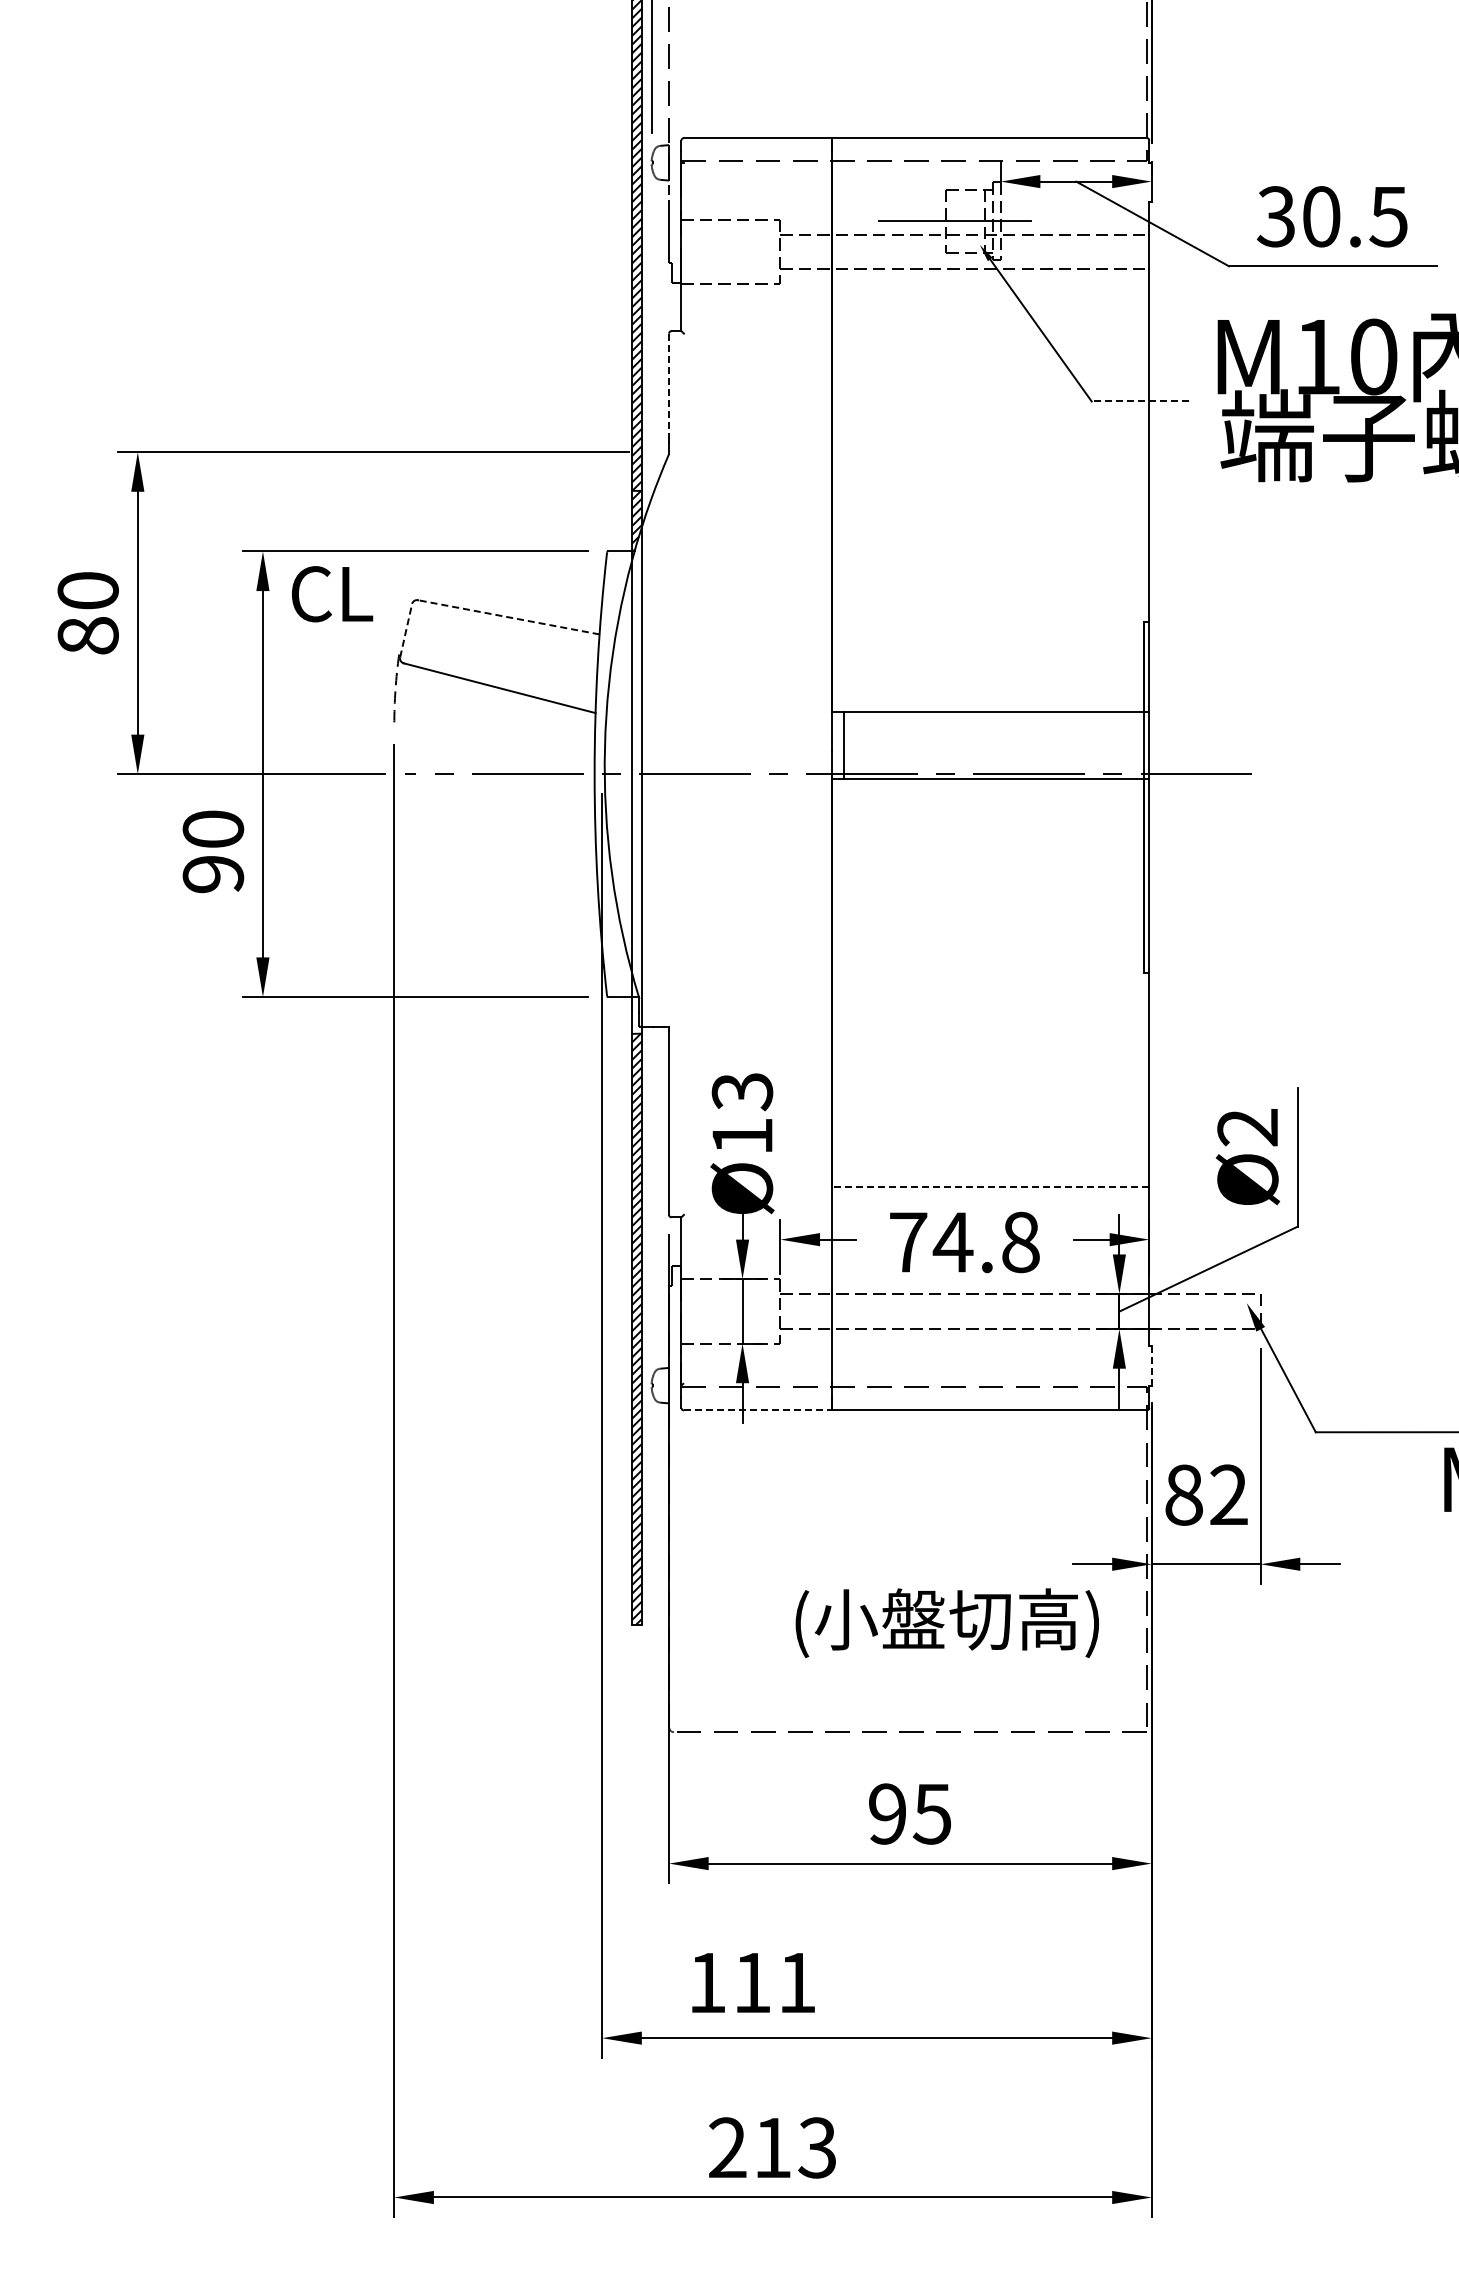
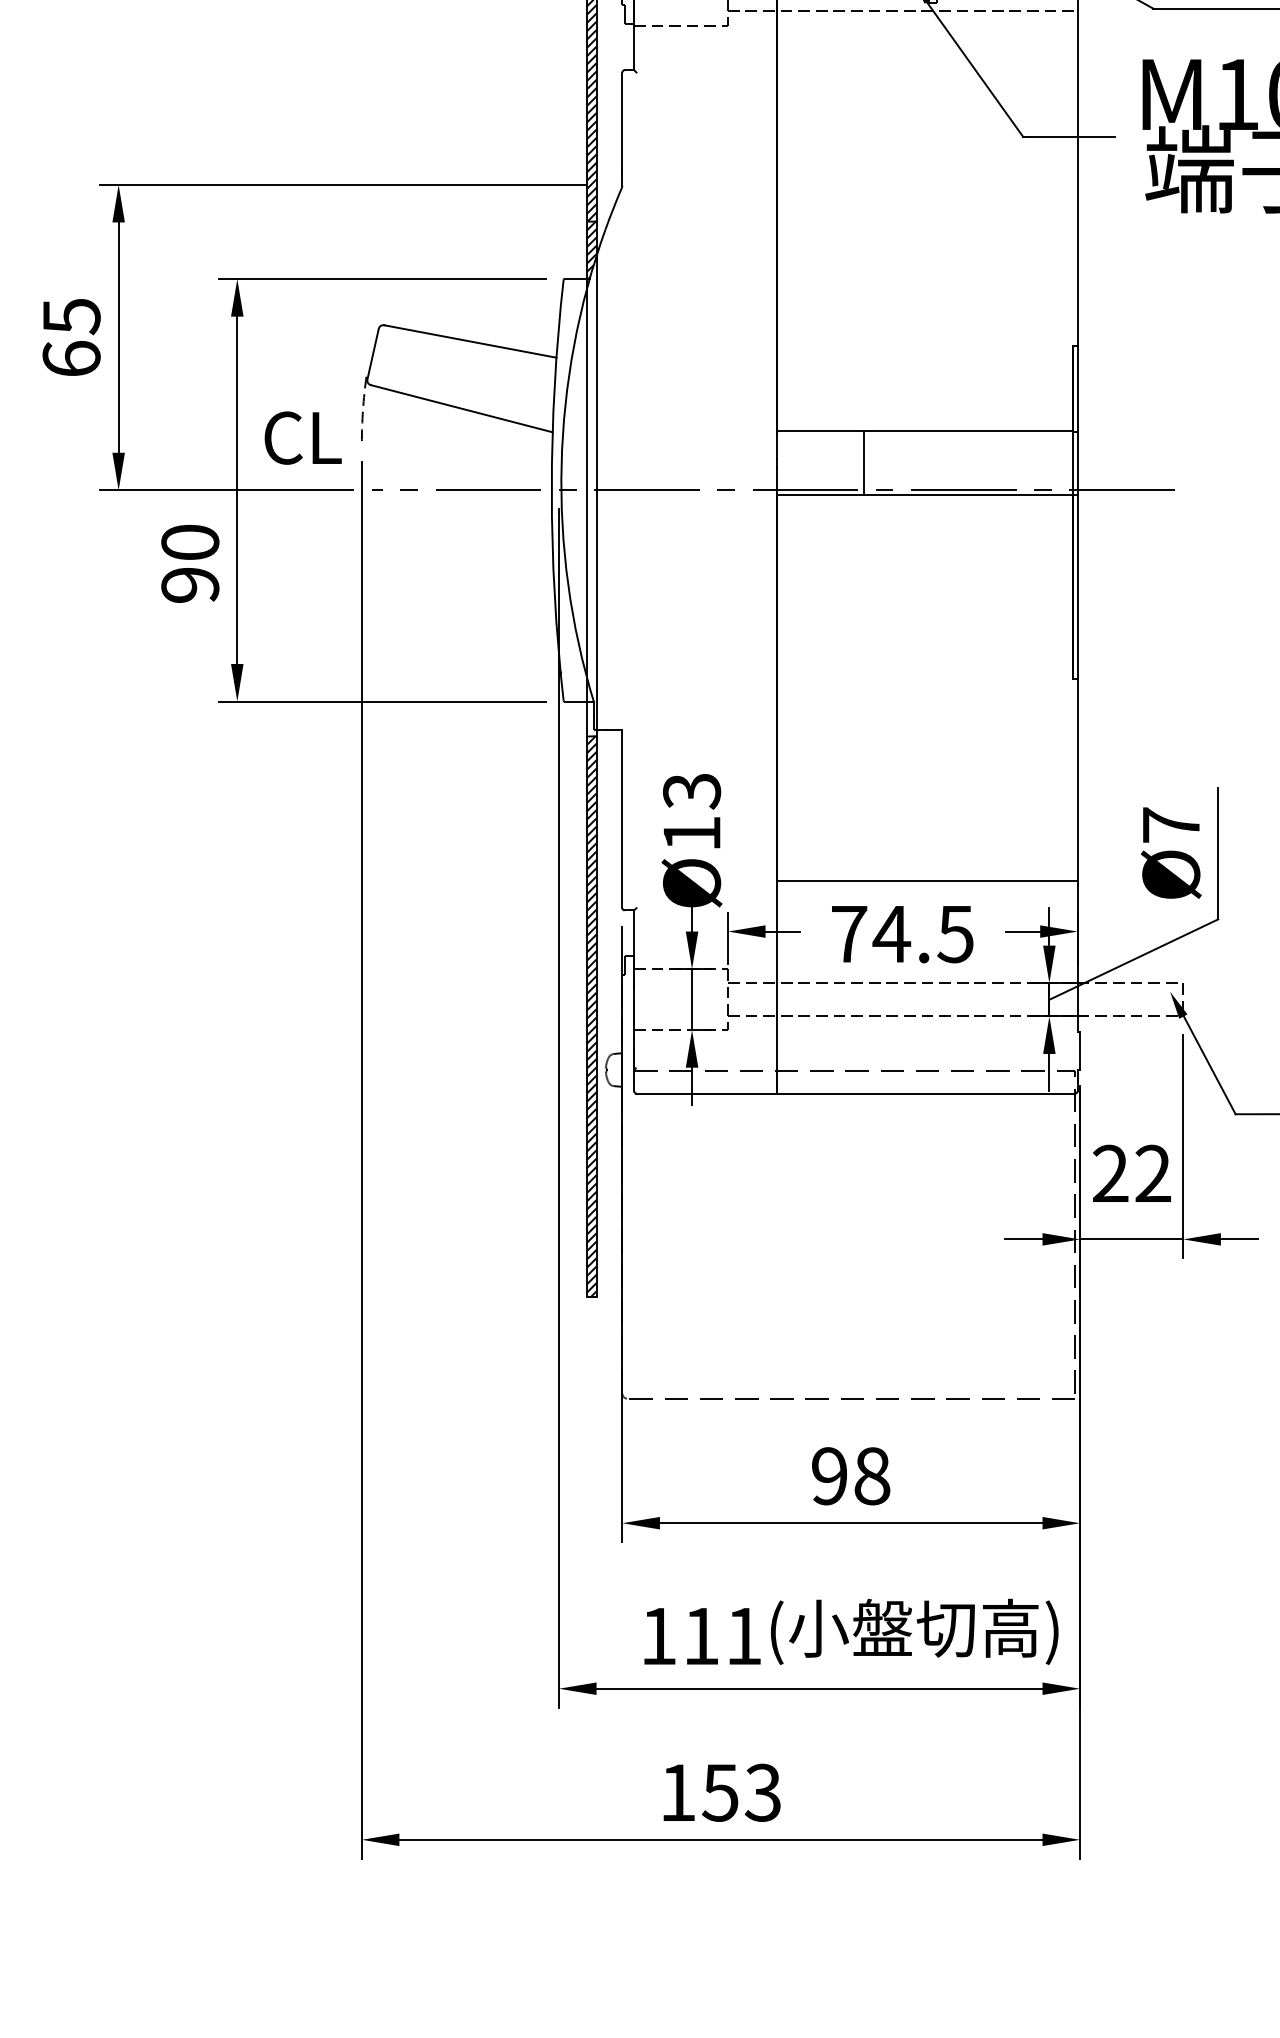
line: (669, 385) -> (622, 121), dashed -> solid
line: (1140, 401) -> (1069, 136), dashed -> solid
text: (332, 594) -> (303, 438), moved
text: (87, 613) -> (70, 337), 80 -> 65
line: (508, 617) -> (470, 341), dashed -> solid
line: (406, 630) -> (373, 353), dashed -> solid
line: (844, 745) -> (864, 463), moved
text: (1247, 1127) -> (1170, 825), Ø2 -> Ø7
line: (990, 1186) -> (927, 881), dashed -> solid
text: (1020, 1242) -> (955, 934), 74.8 -> 74.5
line: (1151, 1364) -> (1079, 1049), dashed -> solid
line: (758, 1410) -> (707, 1093), dashed -> solid
text: (1183, 1494) -> (1110, 1173), 82 -> 22
text: (946, 1623) -> (913, 1632), moved
text: (931, 1813) -> (871, 1475), 95 -> 98
text: (750, 2147) -> (699, 1792), 213 -> 153

